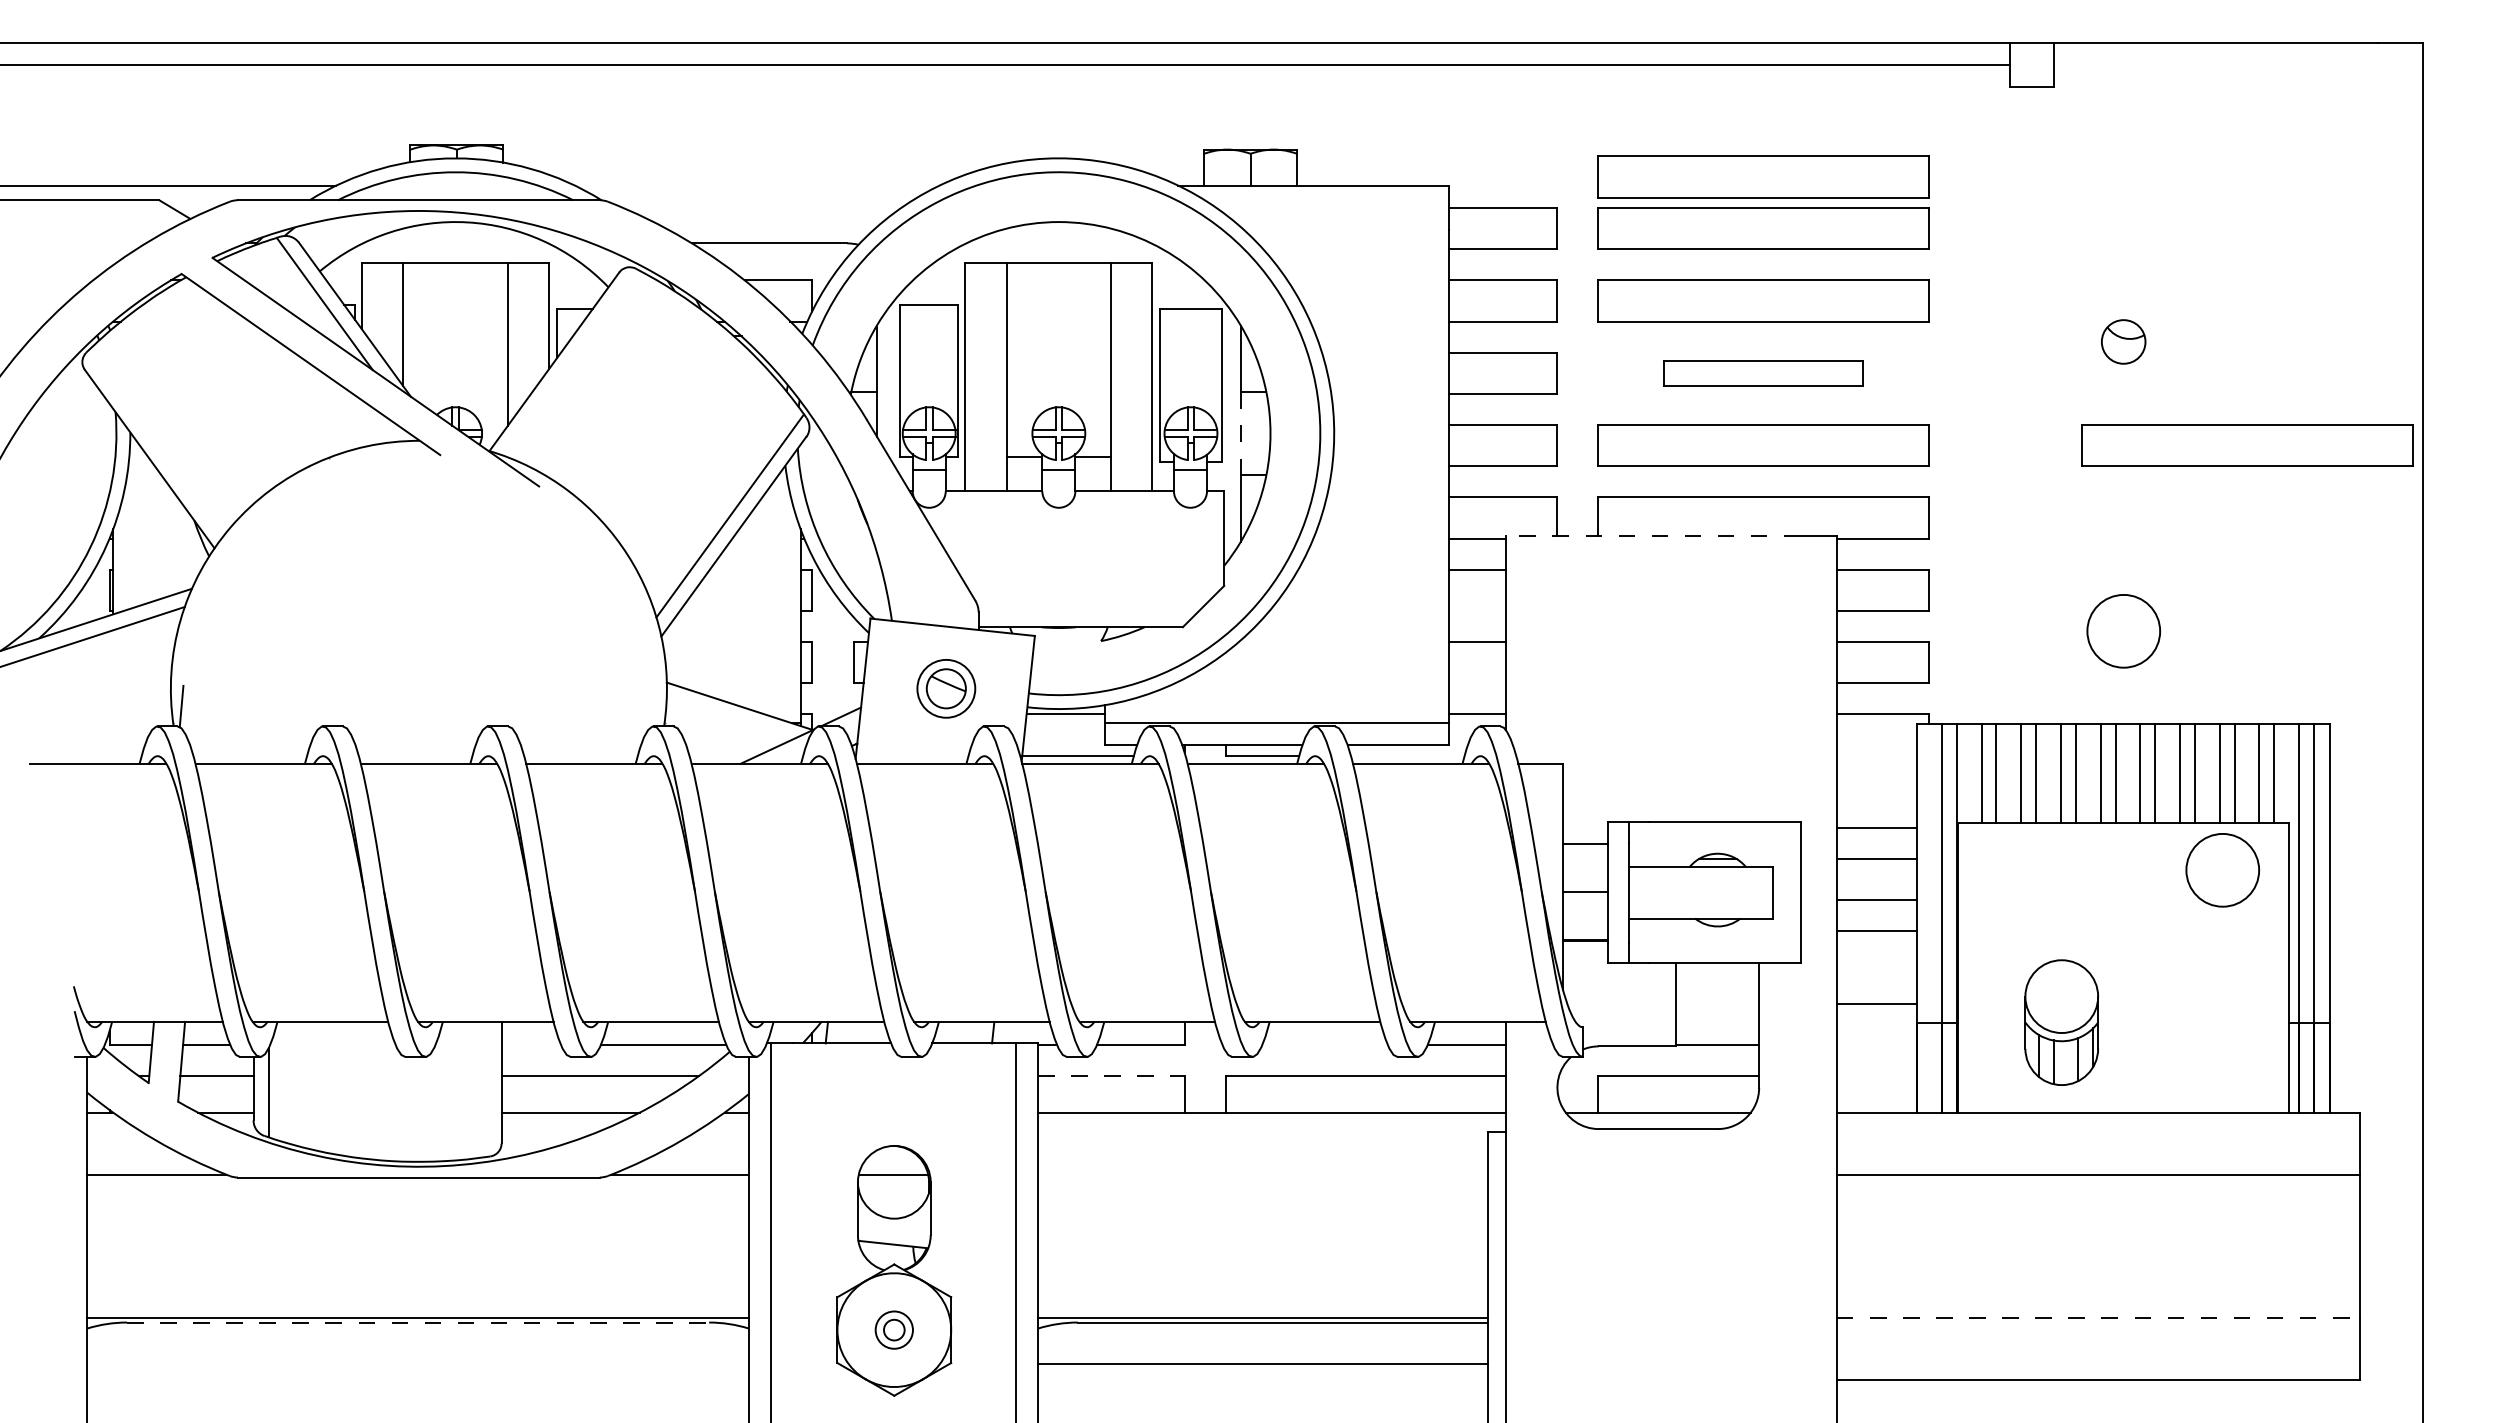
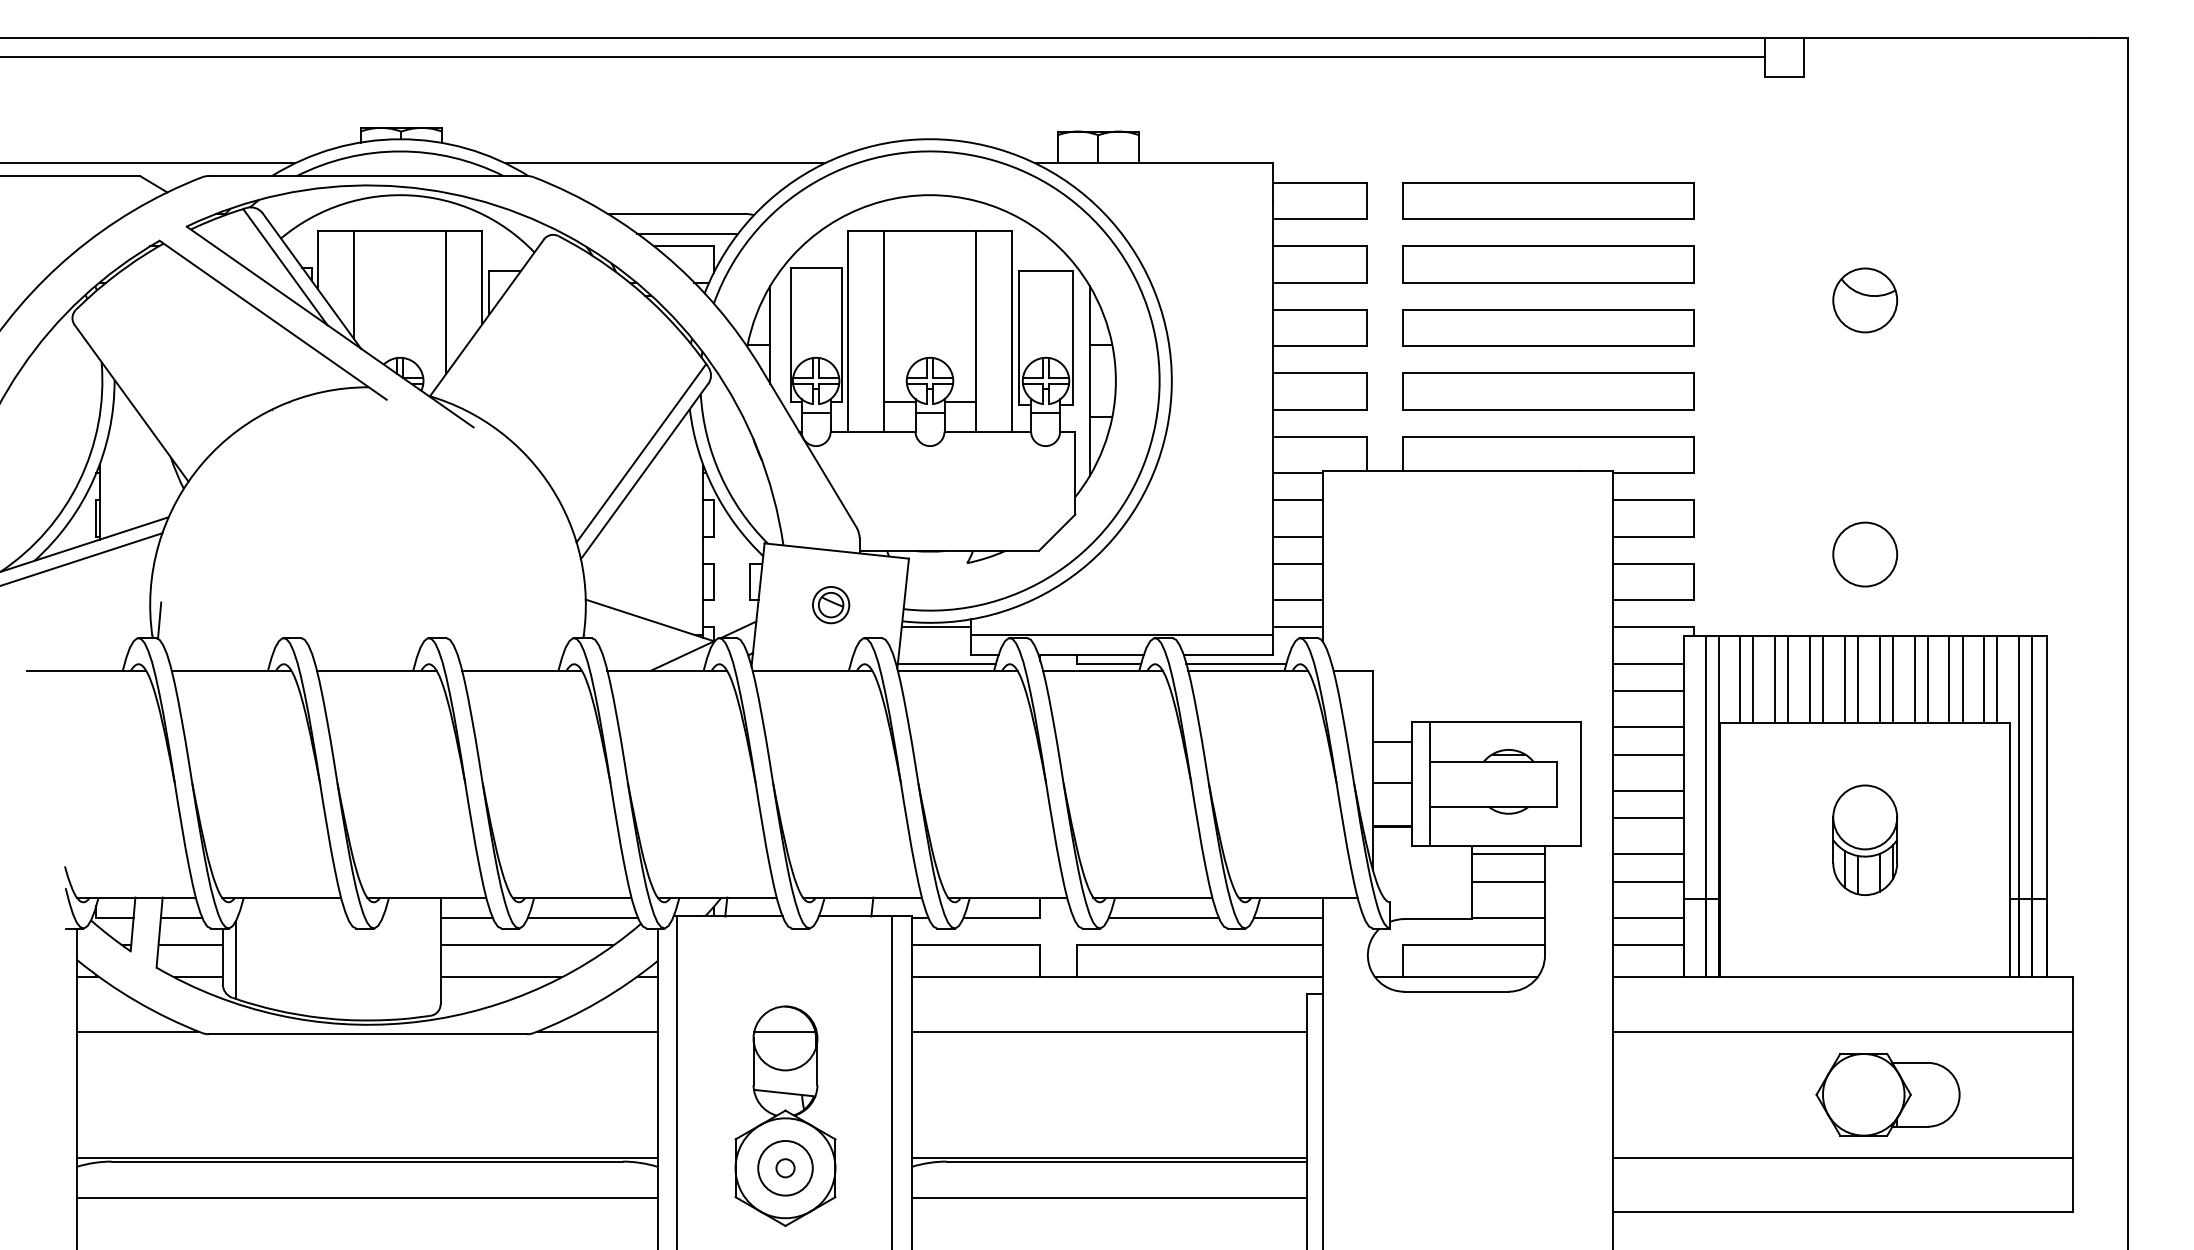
part: (1763, 176) -> (1548, 155), removed
line: (757, 185) -> (665, 163), added
line: (782, 265) -> (687, 233), added
part: (2123, 341) -> (1864, 300), size x1.67
part: (1763, 373) -> (1548, 328), size x1.67
line: (1240, 433) -> (1089, 380), dashed -> solid
part: (2247, 445) -> (1973, 391), removed
line: (1652, 536) -> (1451, 471), dashed -> solid
line: (1477, 610) -> (1297, 536), added
line: (1477, 683) -> (1297, 600), added
part: (945, 688) -> (830, 604), size x0.71
line: (1407, 755) -> (1236, 663), added
line: (1876, 755) -> (1648, 663), added
line: (1876, 786) -> (1648, 690), added
circle: (2222, 870) -> (1951, 764), removed
line: (1717, 972) -> (1508, 854), added
line: (1876, 972) -> (1648, 854), added
line: (1717, 1003) -> (1508, 881), added
part: (2061, 1022) -> (1864, 840), moved
line: (530, 1045) -> (466, 918), added
line: (1324, 1045) -> (1163, 918), added
line: (1876, 1045) -> (1648, 918), added
line: (1111, 1076) -> (976, 945), dashed -> solid
line: (1876, 1076) -> (1648, 945), added
line: (1262, 1174) -> (1108, 1031), added
part: (2149, 1246) -> (1887, 1094), added
line: (2098, 1318) -> (1843, 1158), dashed -> solid
line: (418, 1322) -> (367, 1161), dashed -> solid
circle: (894, 1330) -> (785, 1168), size x1.67
line: (417, 1364) -> (366, 1198), added

